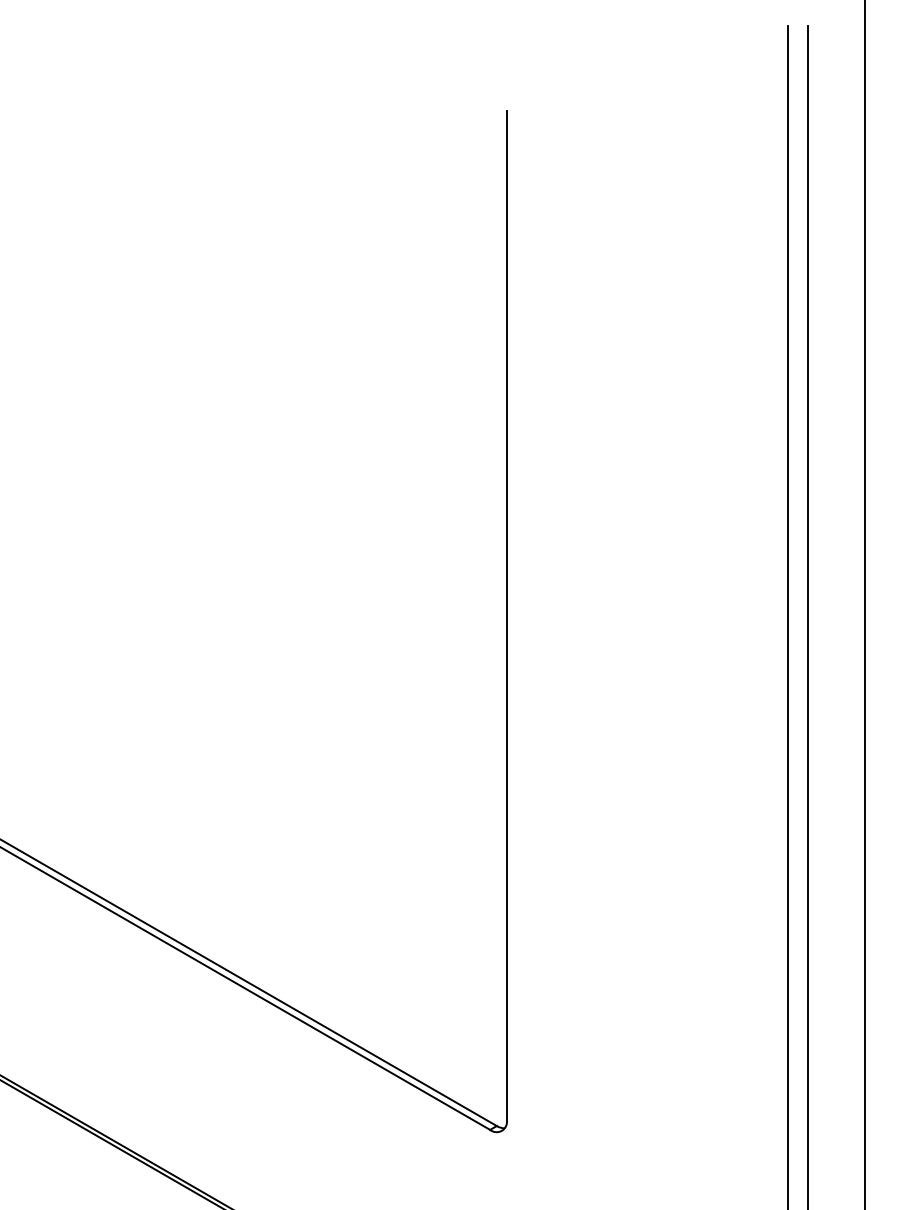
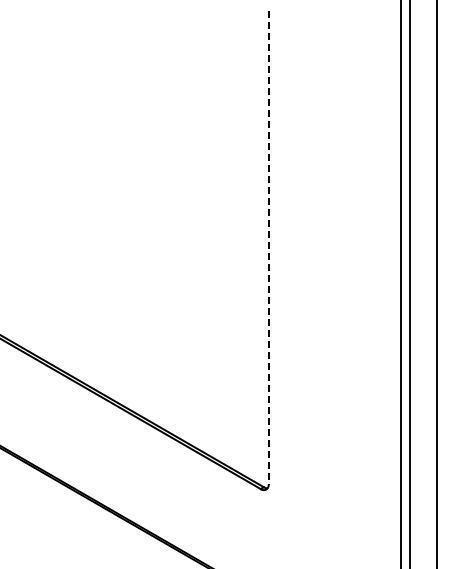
line: (506, 615) -> (268, 247), solid -> dashed

